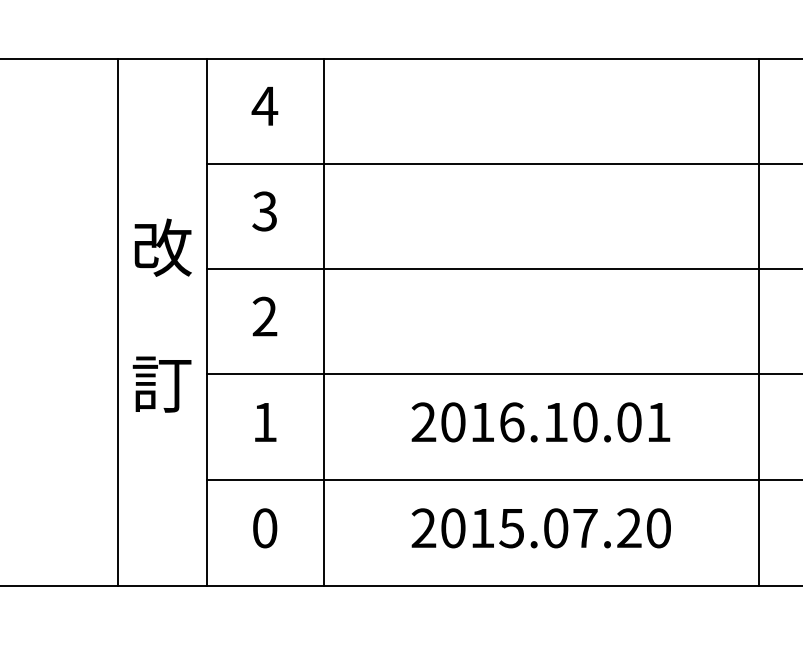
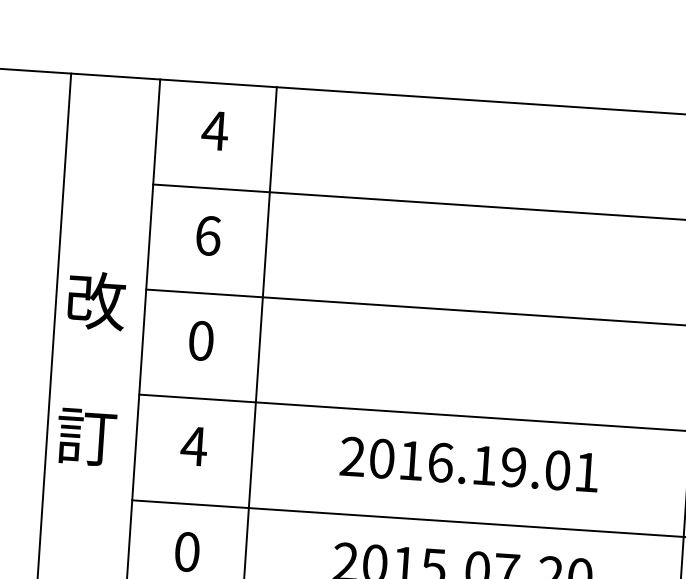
text: (264, 211) -> (207, 235), 3 -> 6
text: (161, 315) -> (90, 368), moved
text: (264, 316) -> (200, 340), 2 -> 0
text: (264, 422) -> (193, 446), 1 -> 4
text: (585, 422) -> (513, 467), 2016.10.01 -> 2016.19.01

